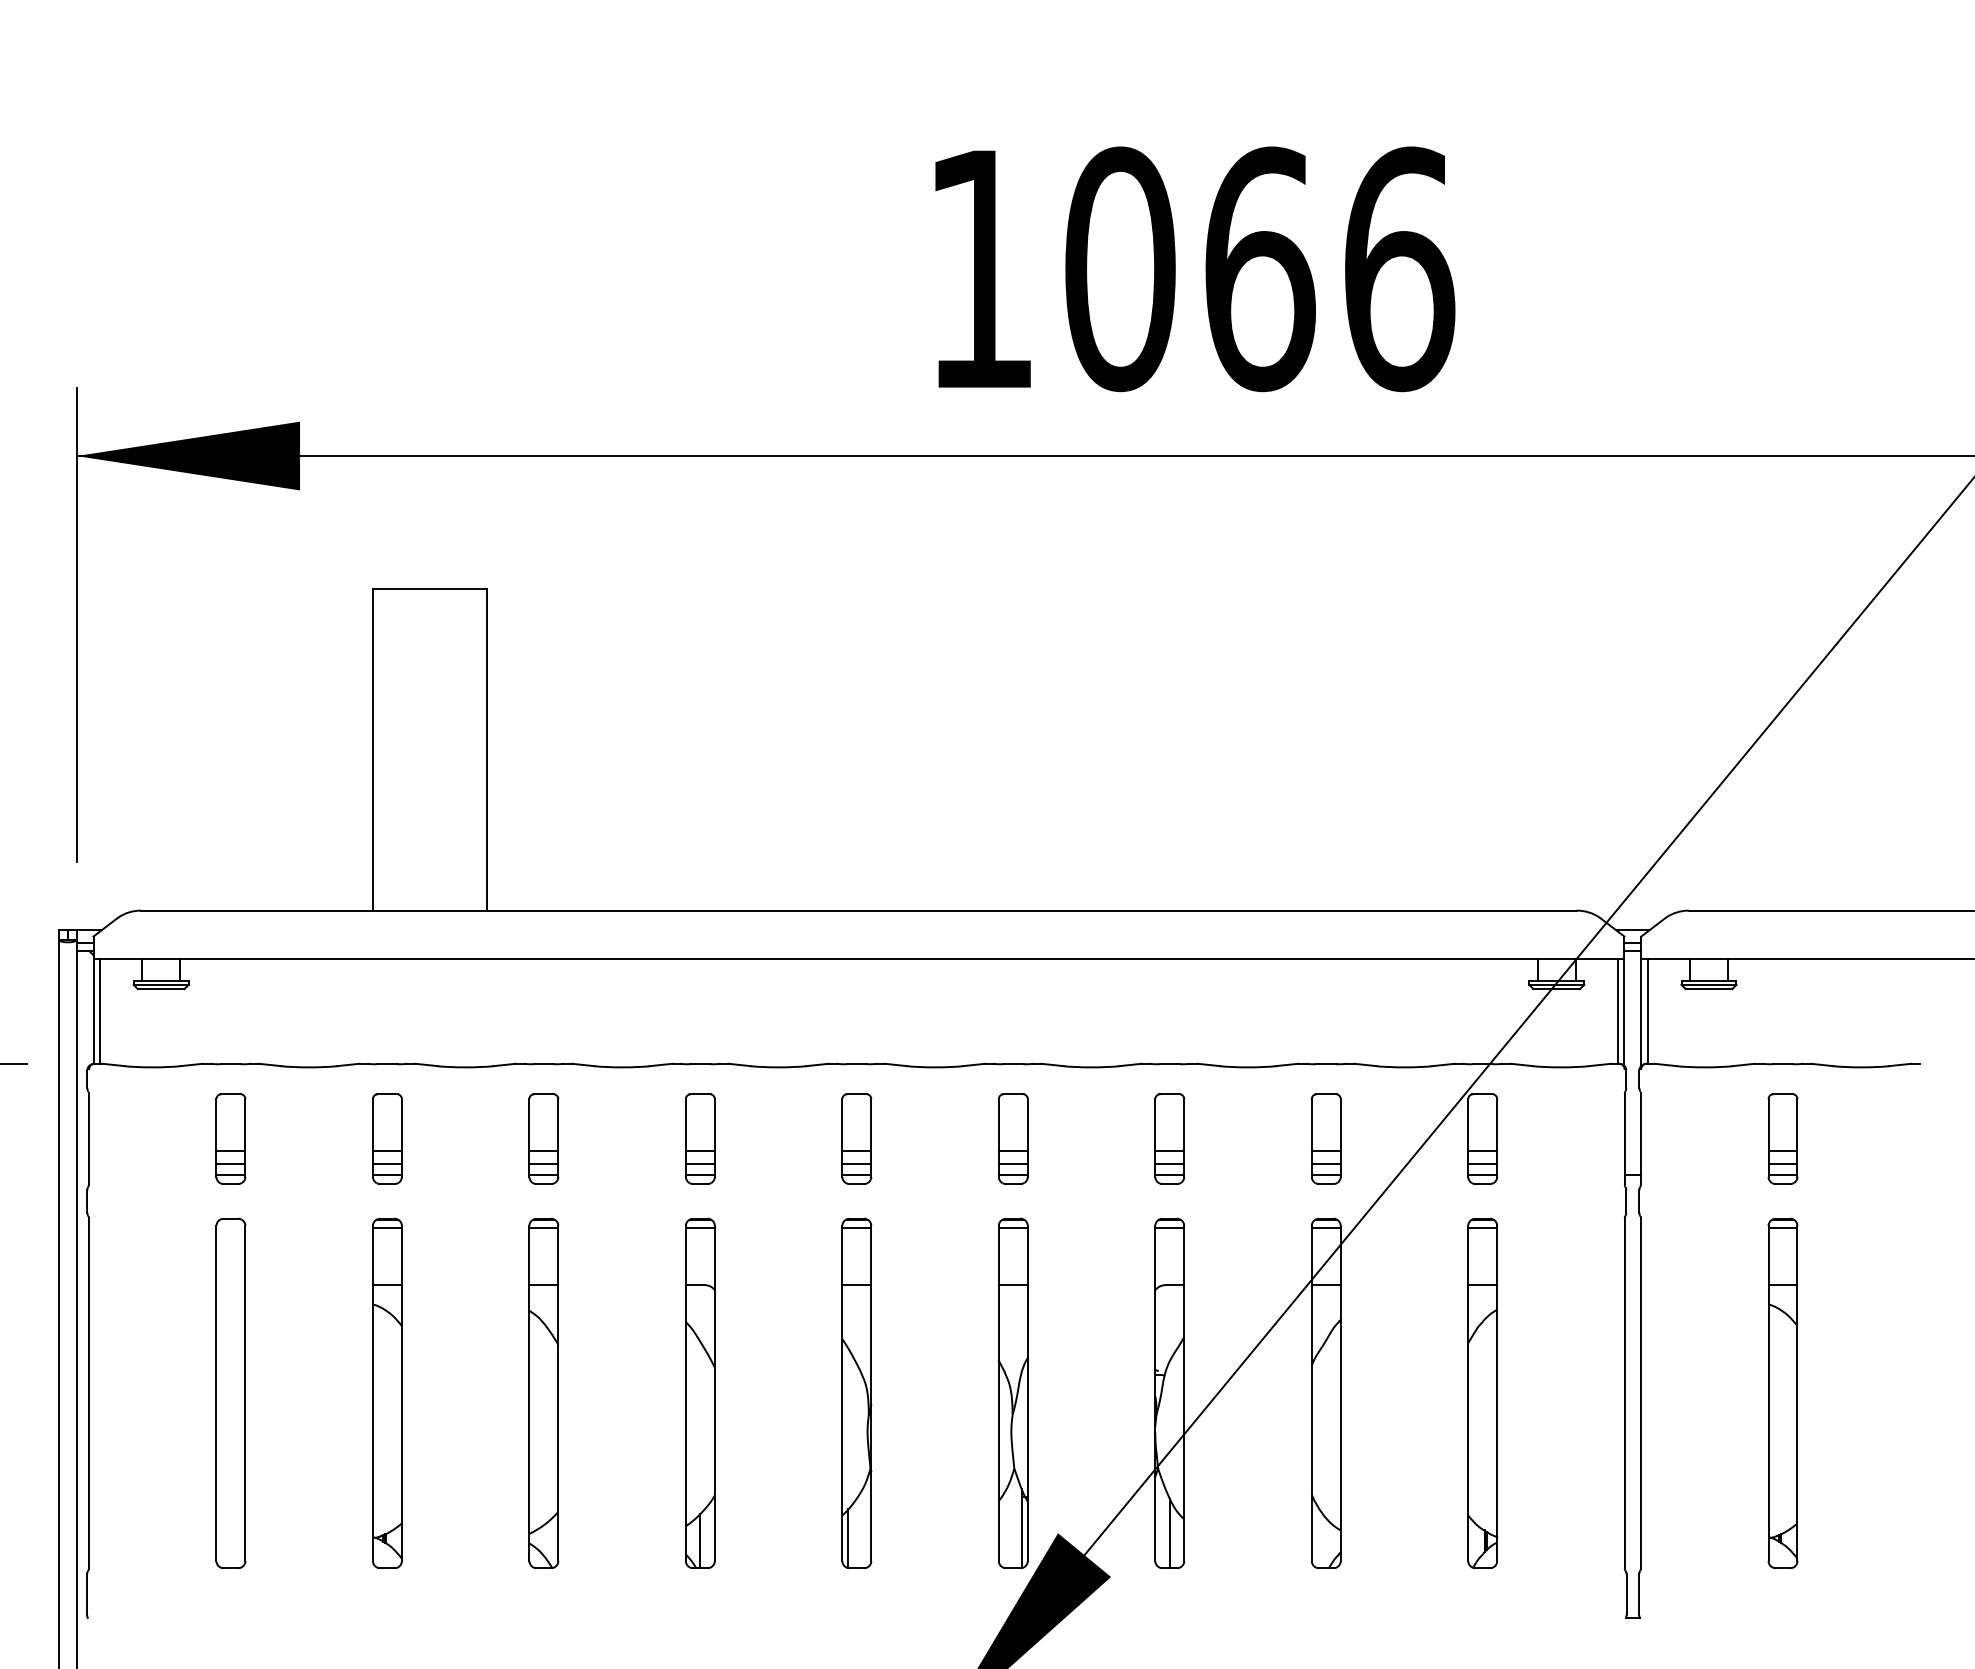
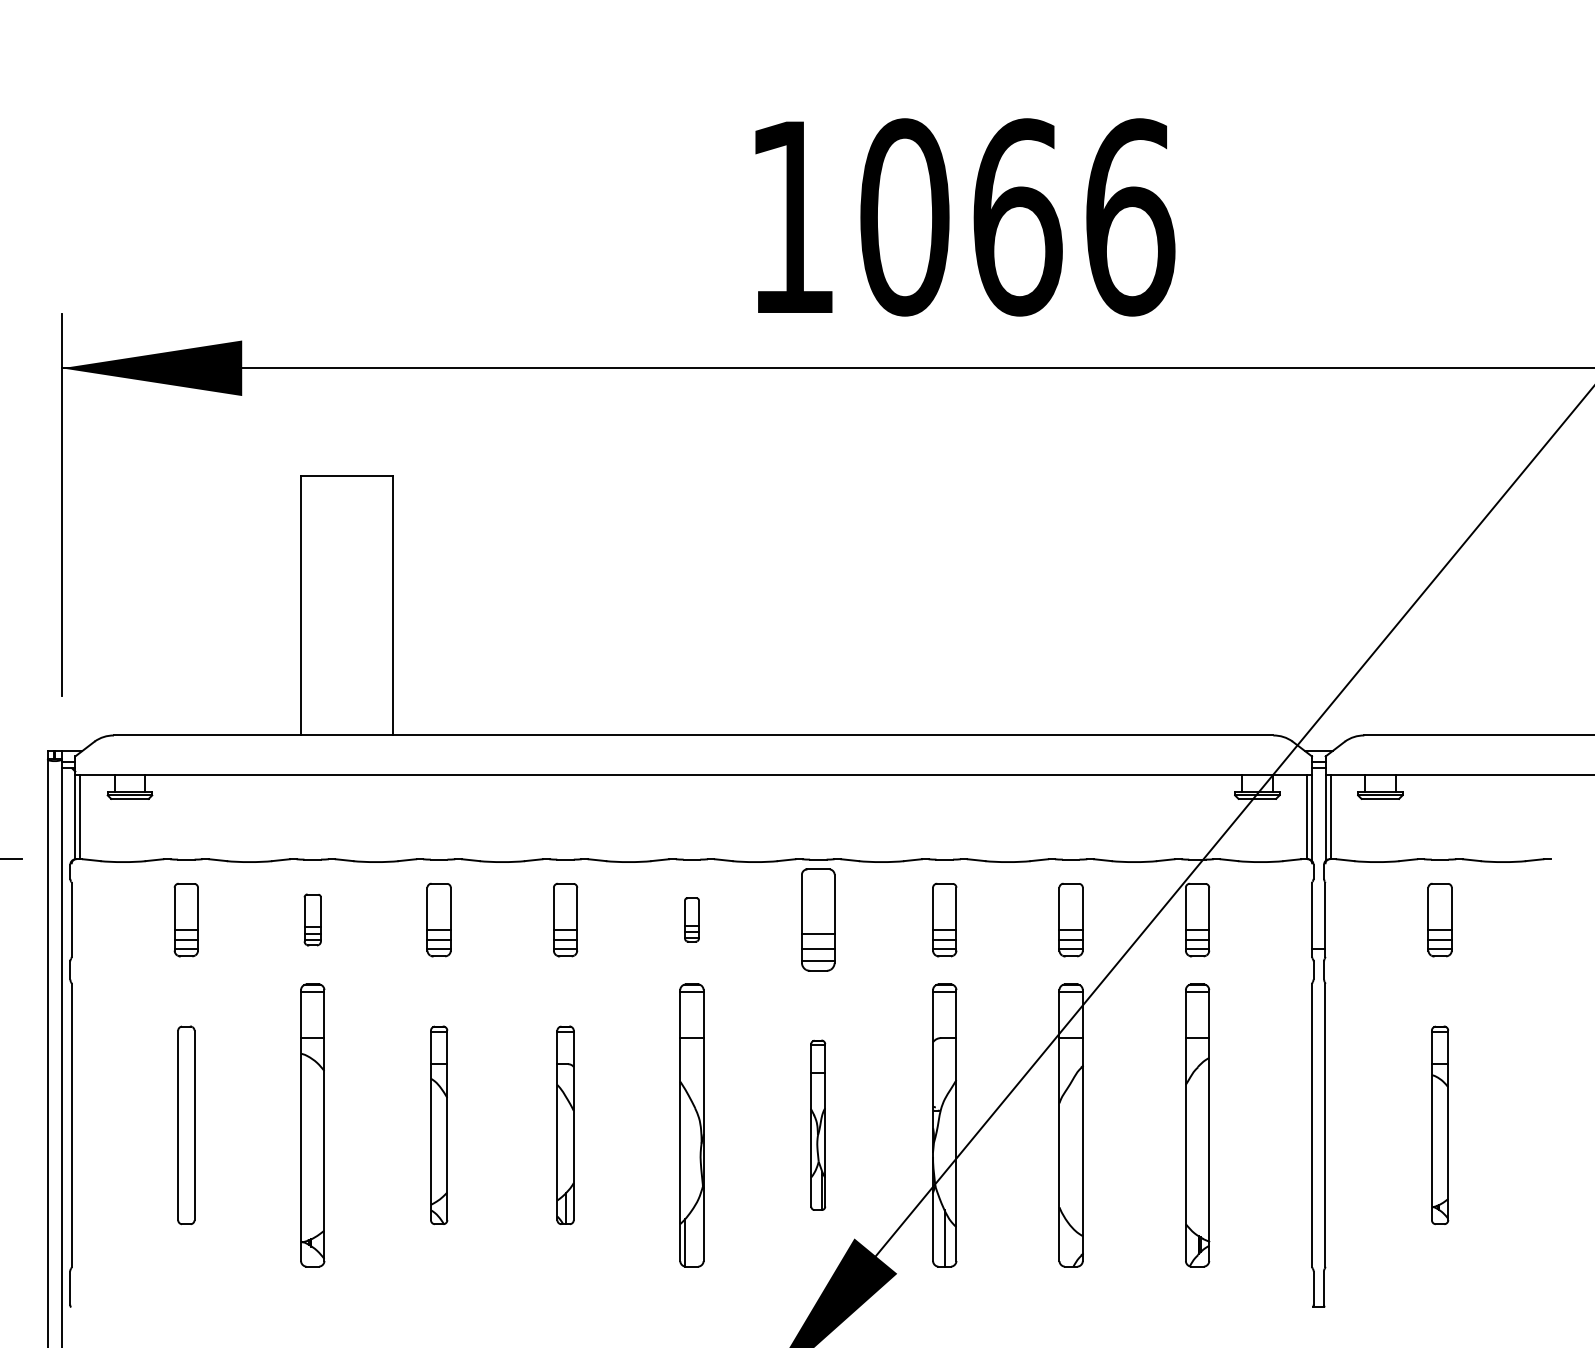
part: (387, 1138) -> (312, 919), size x0.7
part: (856, 1138) -> (691, 919), size x0.6
part: (1013, 1138) -> (818, 919), size x1.4
part: (230, 1392) -> (185, 1124), size x0.7
part: (543, 1392) -> (438, 1124), size x0.7
part: (700, 1392) -> (565, 1124), size x0.7
part: (1012, 1392) -> (817, 1124), size x0.6
part: (1782, 1392) -> (1439, 1124), size x0.7

